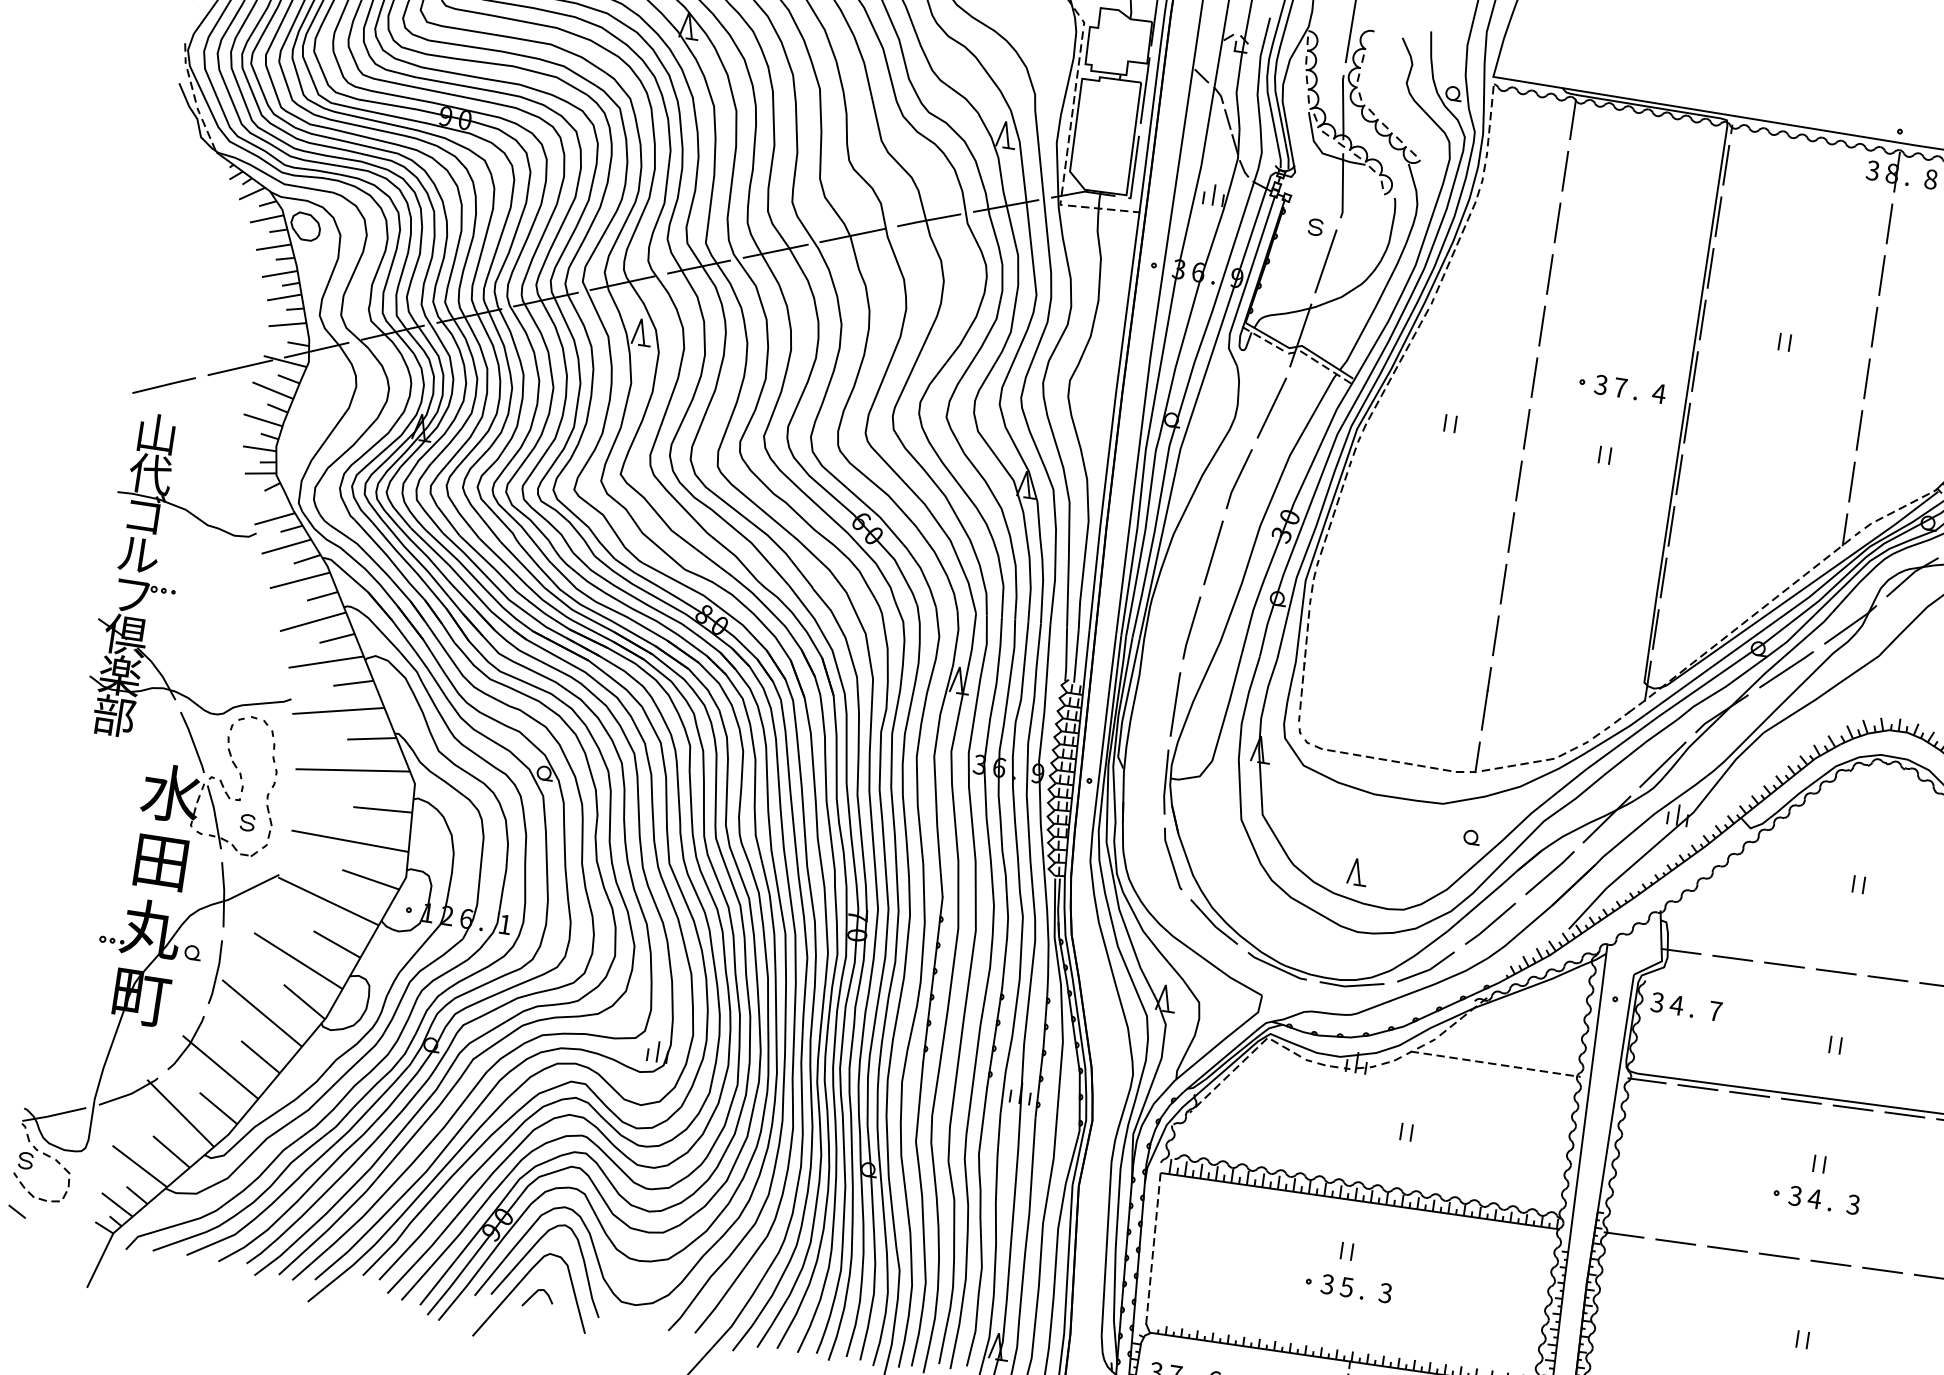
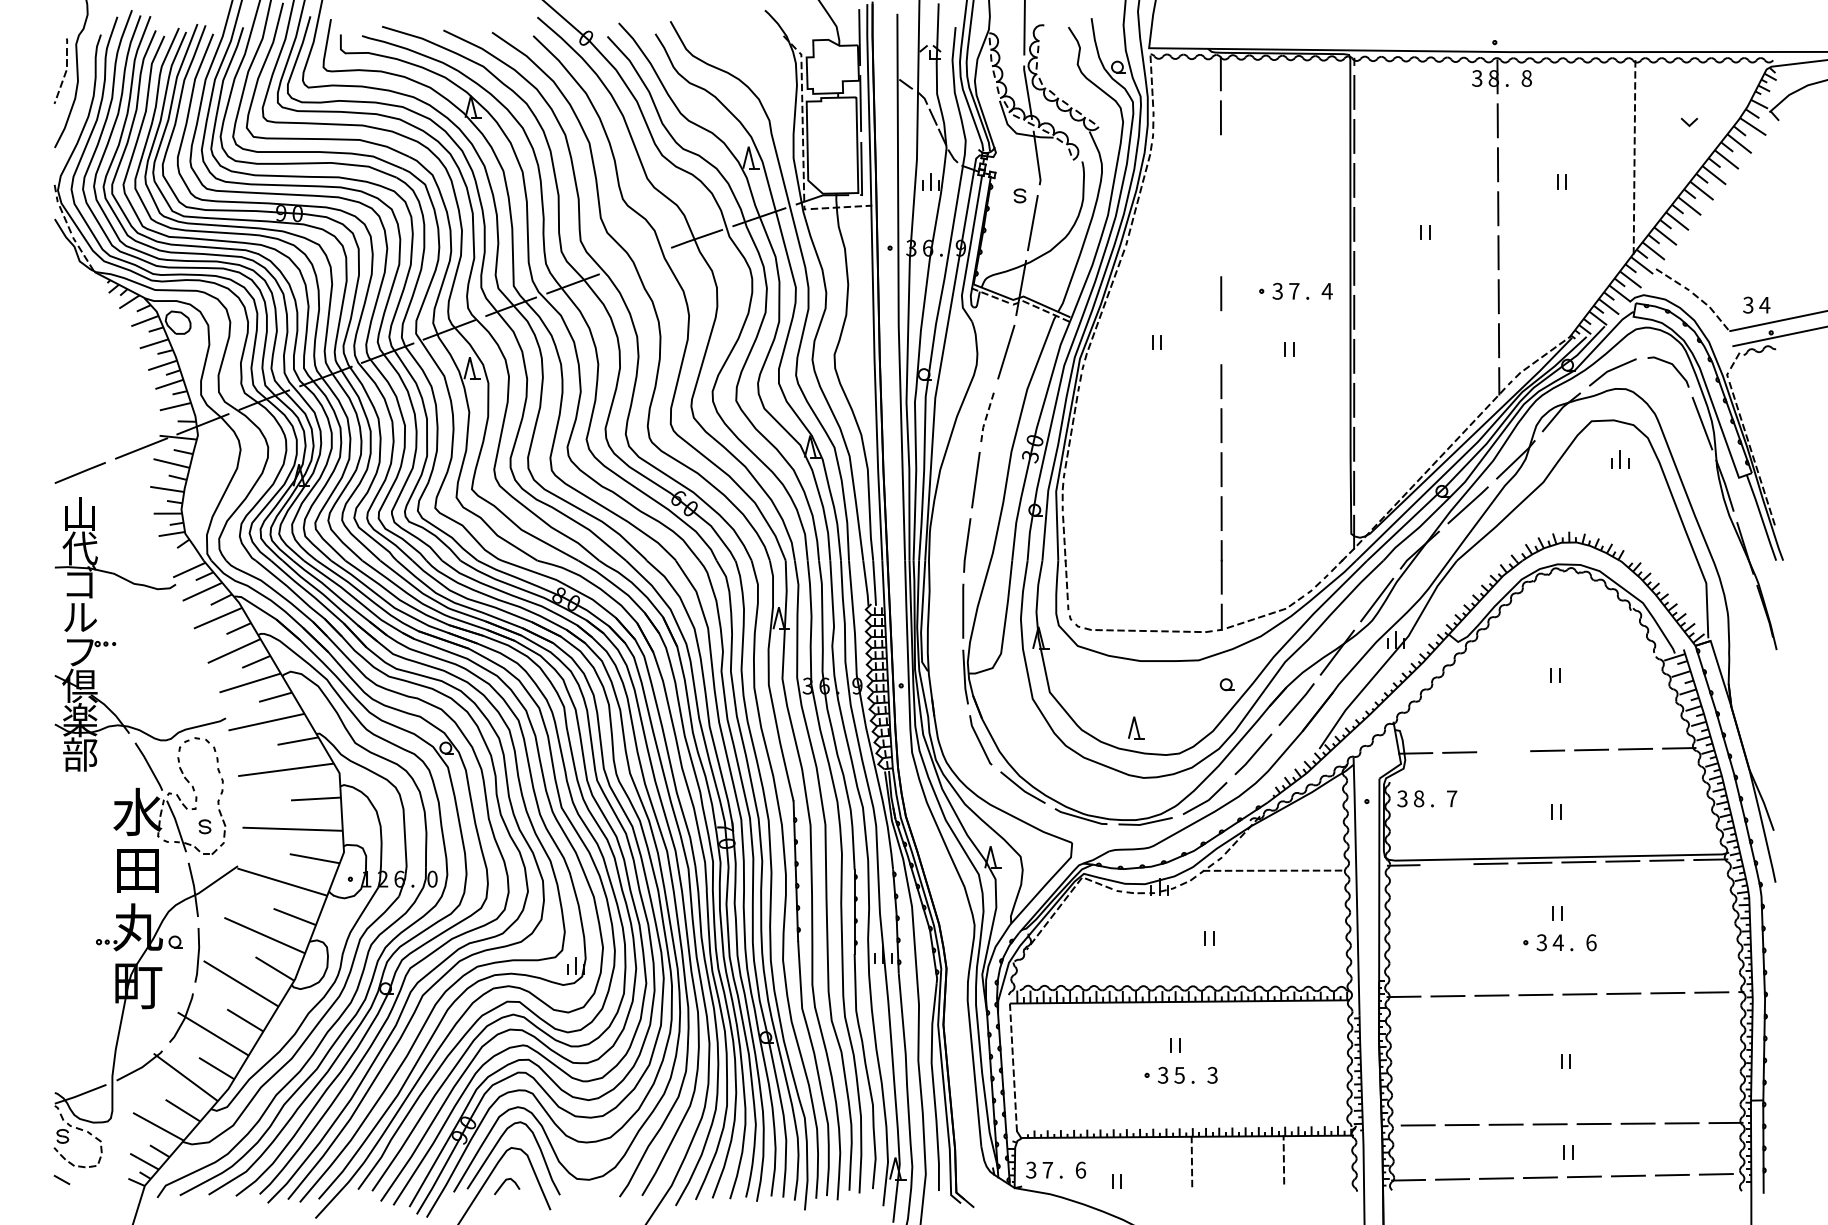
line: (1557, 222) -> (1220, 161), removed
line: (851, 234) -> (634, 260), removed
line: (1550, 274) -> (1221, 205), removed
line: (1542, 325) -> (1221, 249), removed
line: (1526, 429) -> (1221, 337), removed
line: (1237, 478) -> (986, 415), solid -> dashed
text: (505, 923) -> (432, 878), 1 -> 0
line: (1784, 964) -> (1503, 751), removed
text: (1676, 1004) -> (1418, 798), 4 -> 8
line: (1697, 1087) -> (1446, 864), removed
text: (1853, 1204) -> (1591, 942), 3 -> 6

